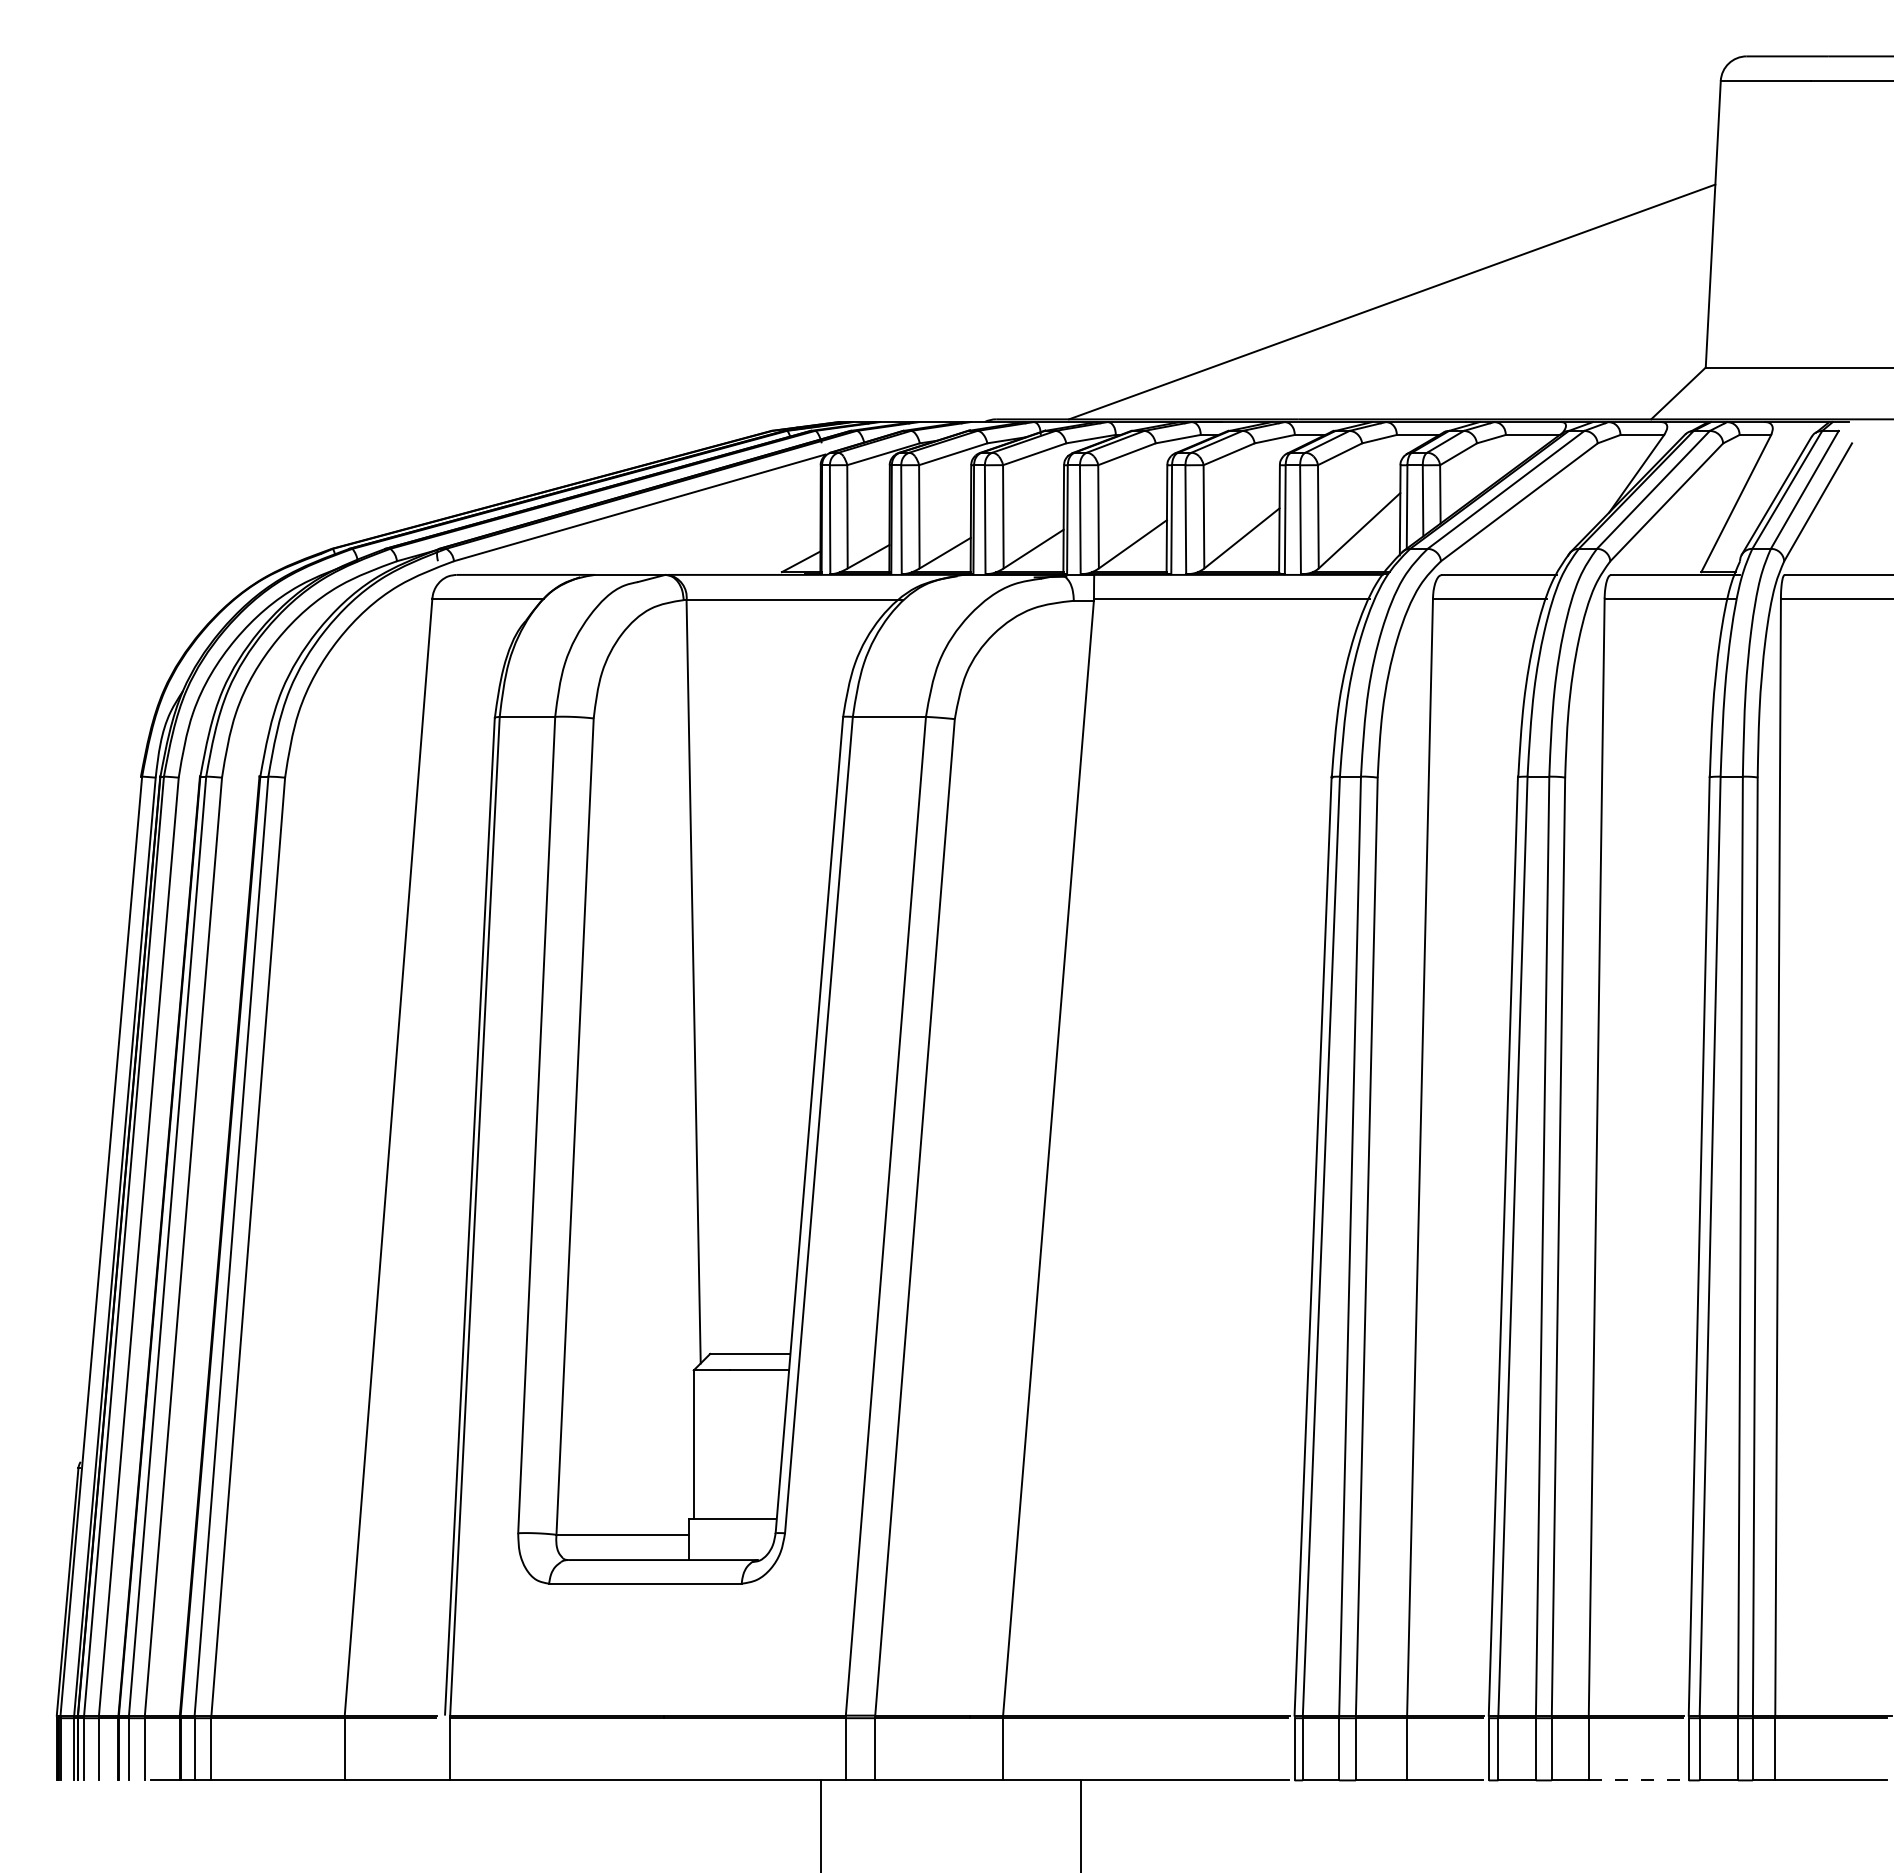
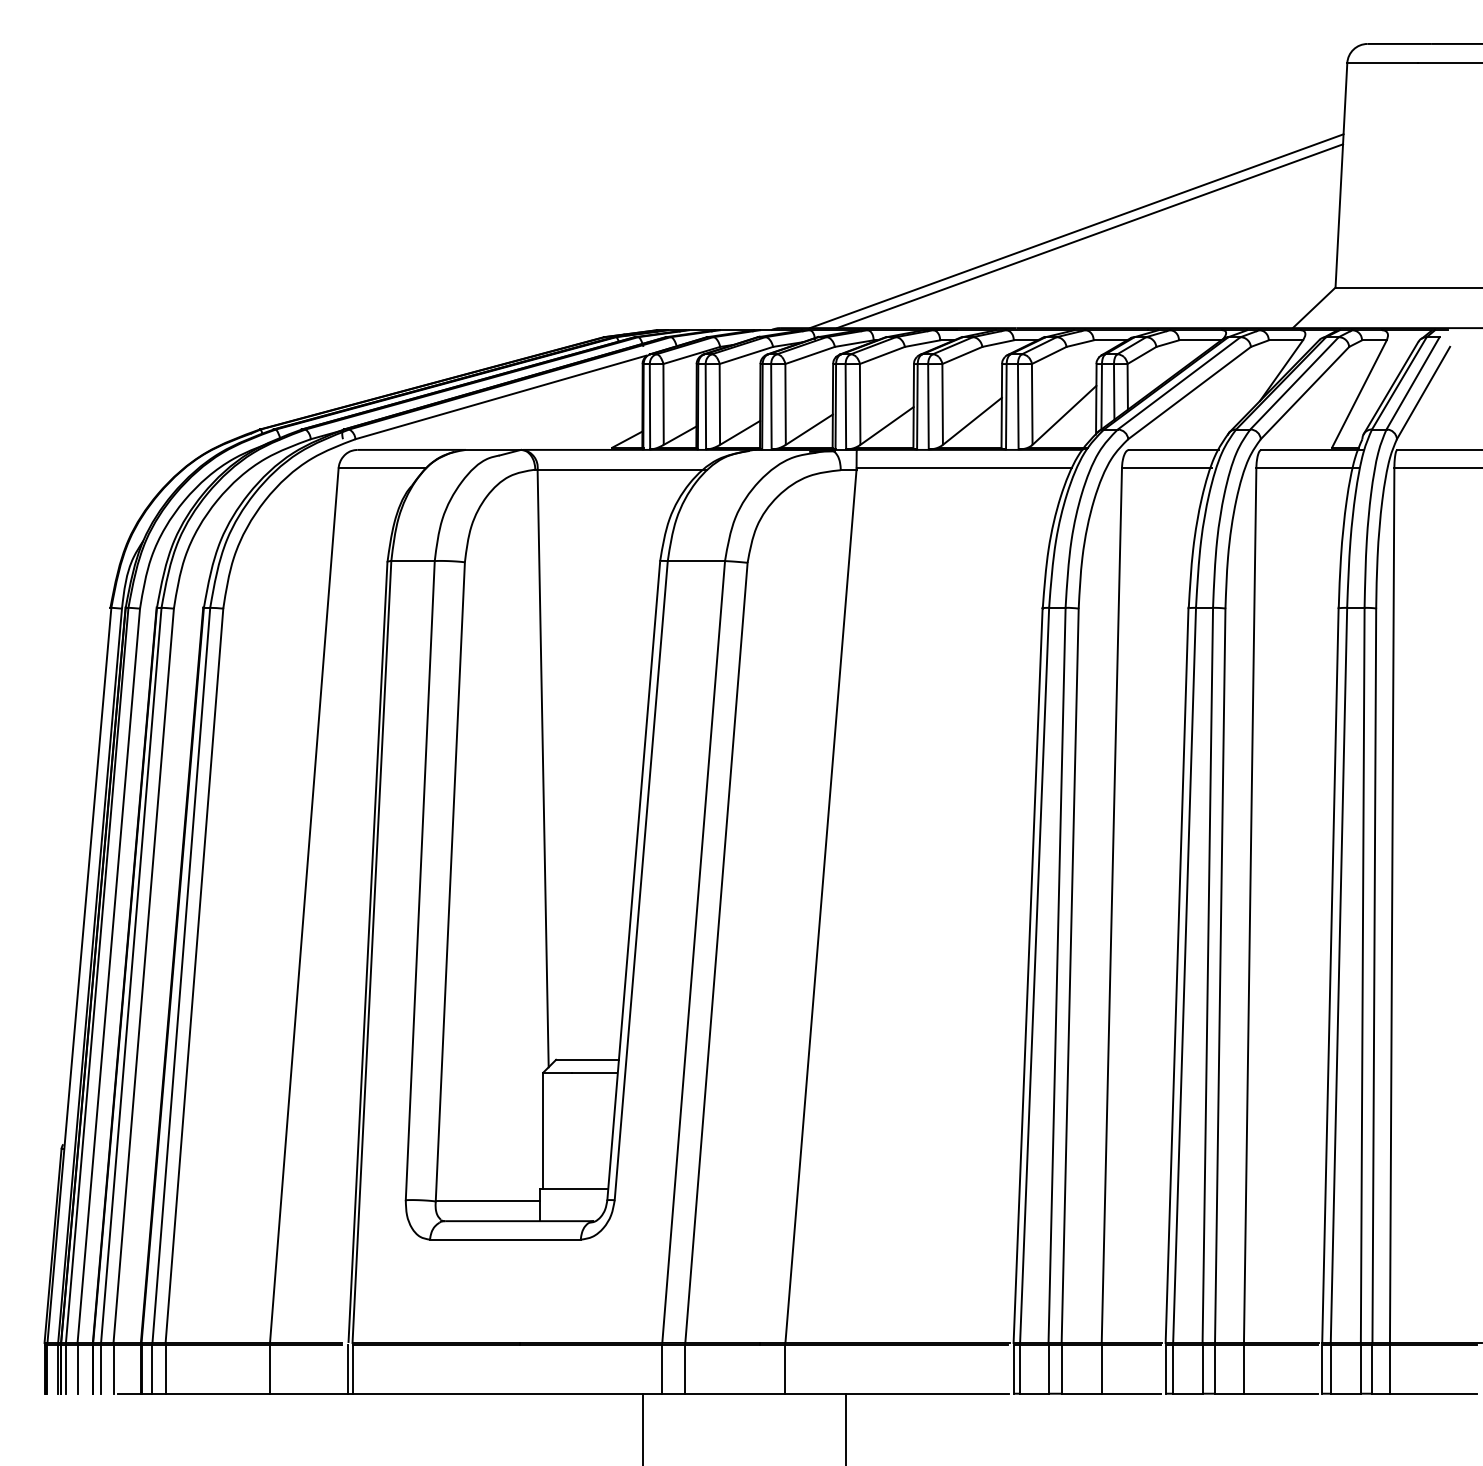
line: (1375, 295) -> (1076, 231), added
line: (445, 1749) -> (348, 1369), added
line: (1636, 1780) -> (1281, 1393), dashed -> solid

